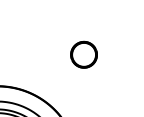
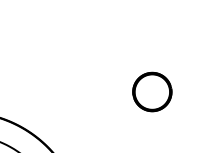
part: (83, 54) -> (151, 91), moved

